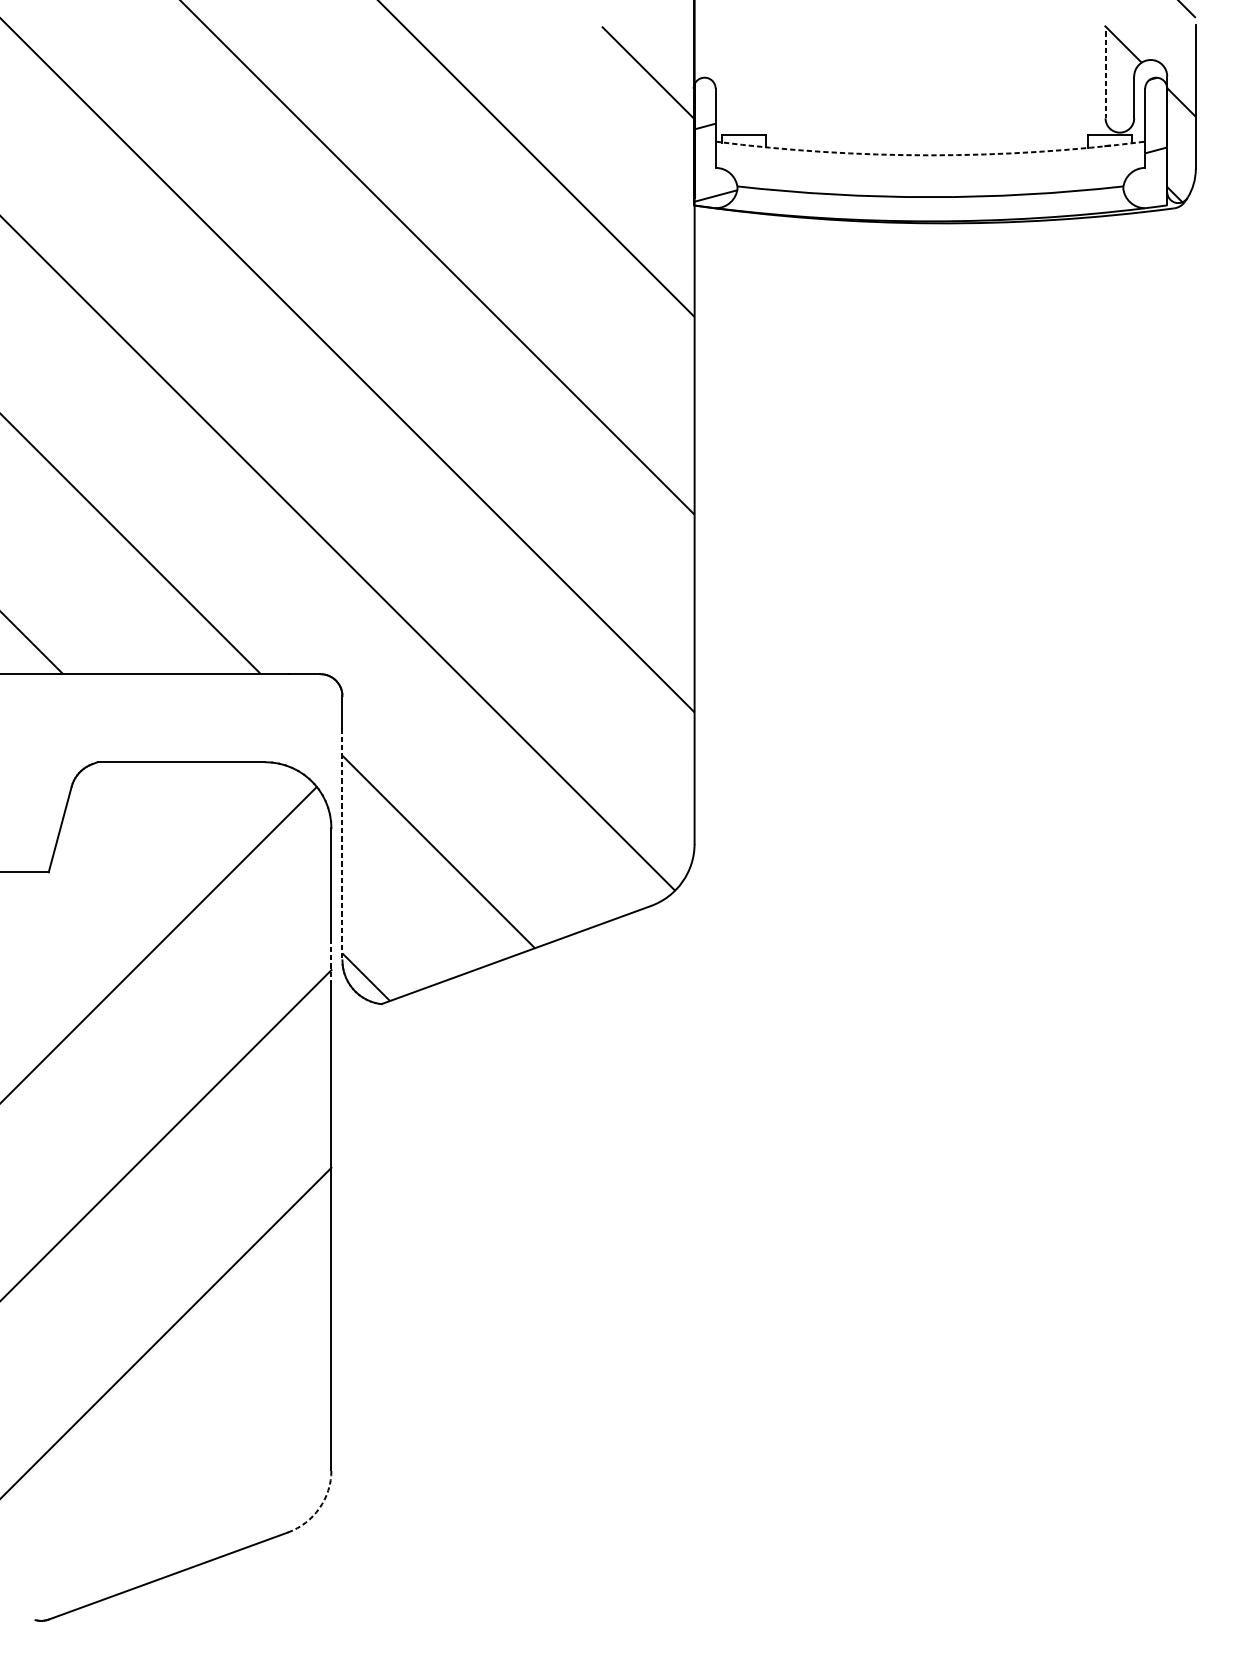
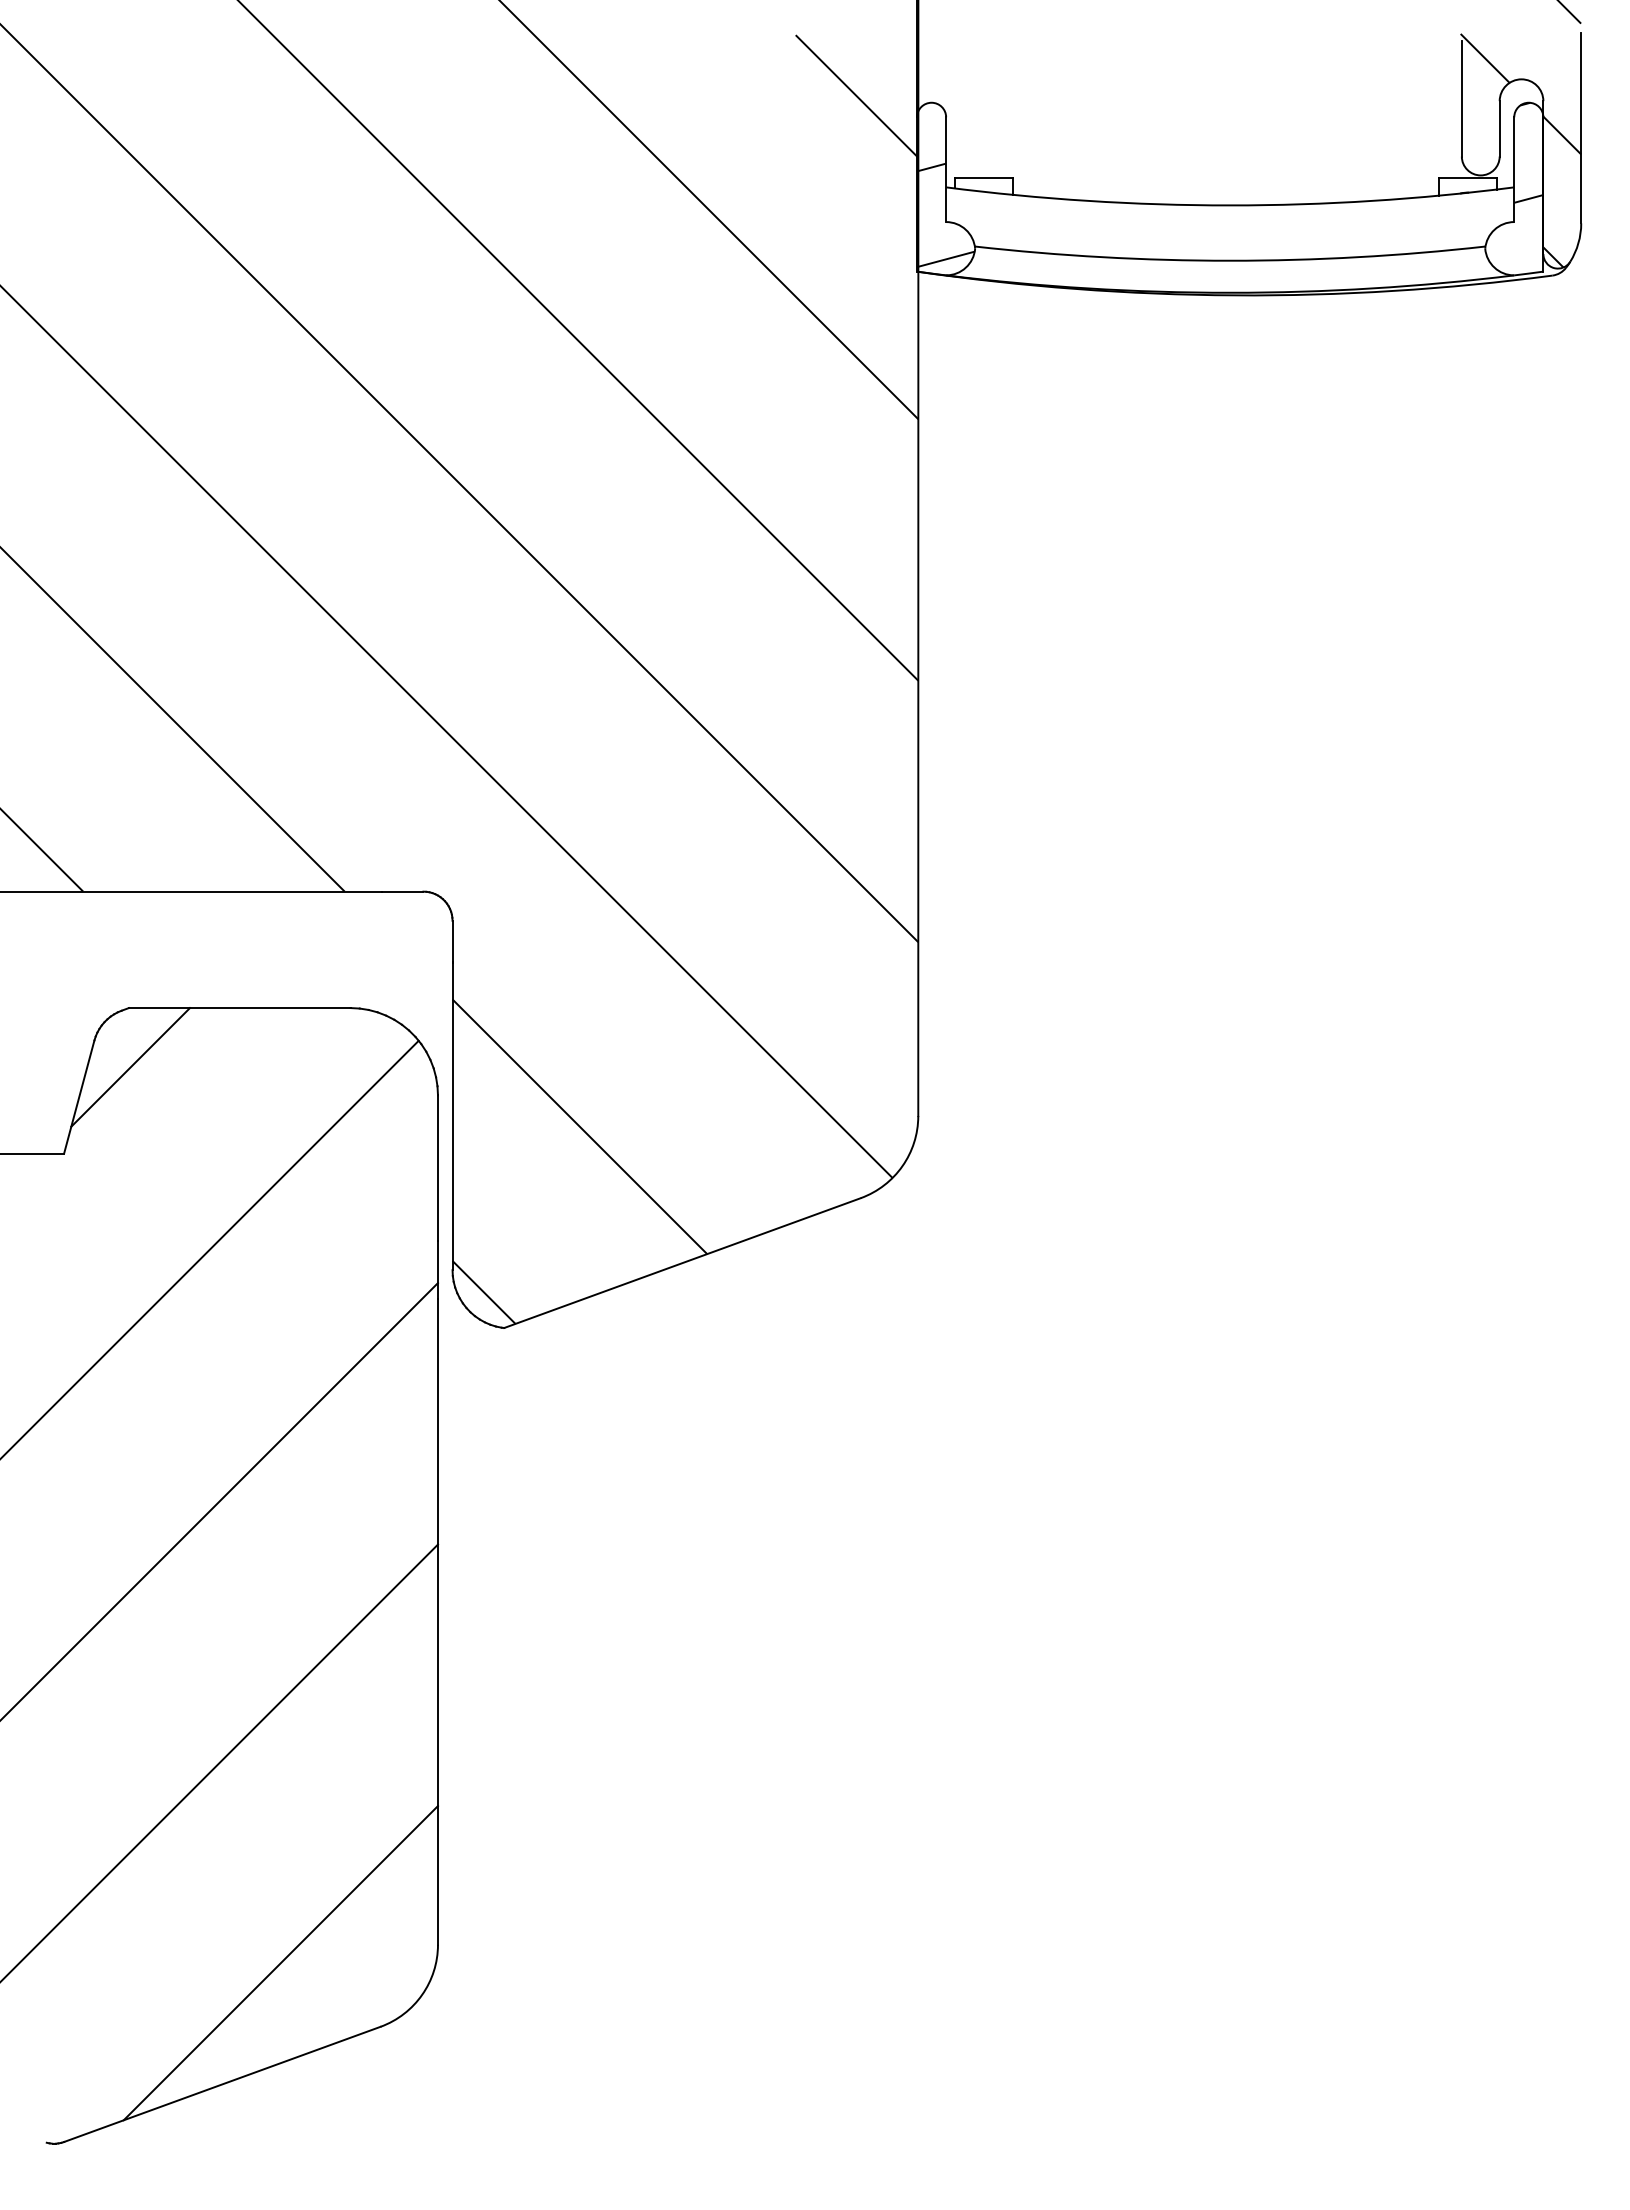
line: (1105, 74) -> (1461, 98), dashed -> solid
arc: (930, 155) -> (1230, 205), dashed -> solid
line: (98, 807) -> (130, 1067), added
line: (342, 844) -> (452, 1117), dashed -> solid
line: (331, 960) -> (437, 1270), dashed -> solid
line: (212, 1484) -> (280, 1963), added
arc: (319, 1508) -> (422, 1994), dashed -> solid

